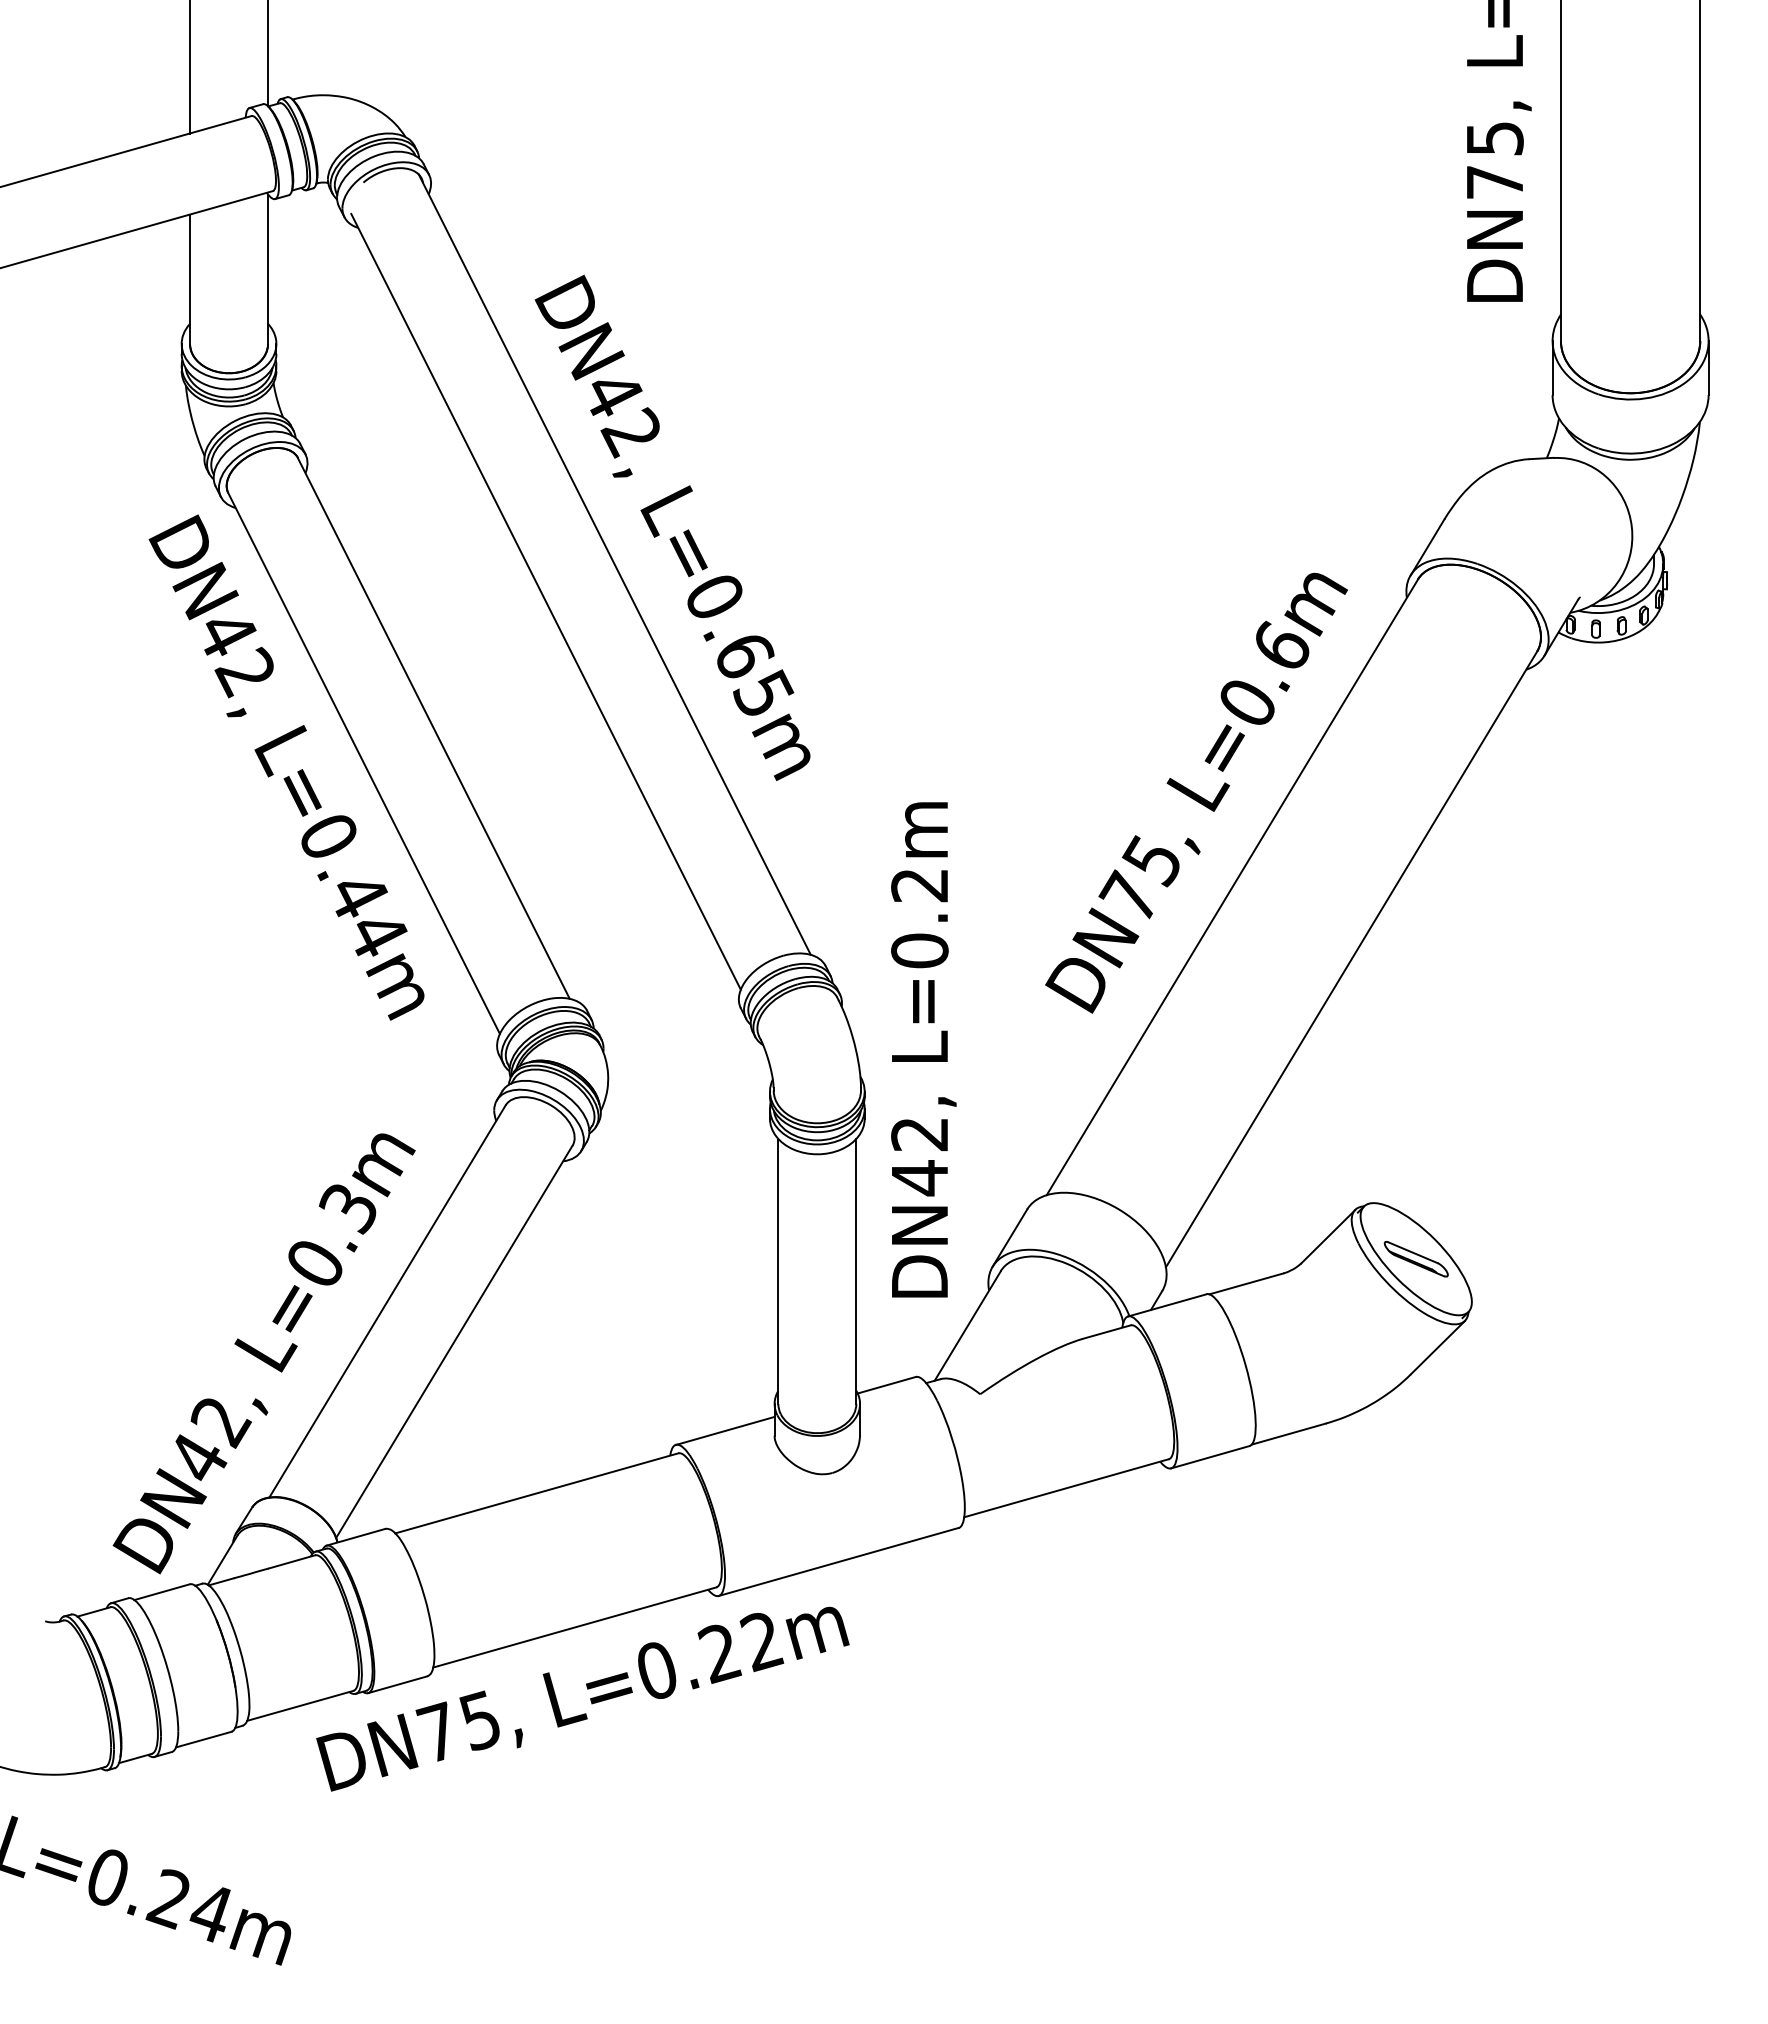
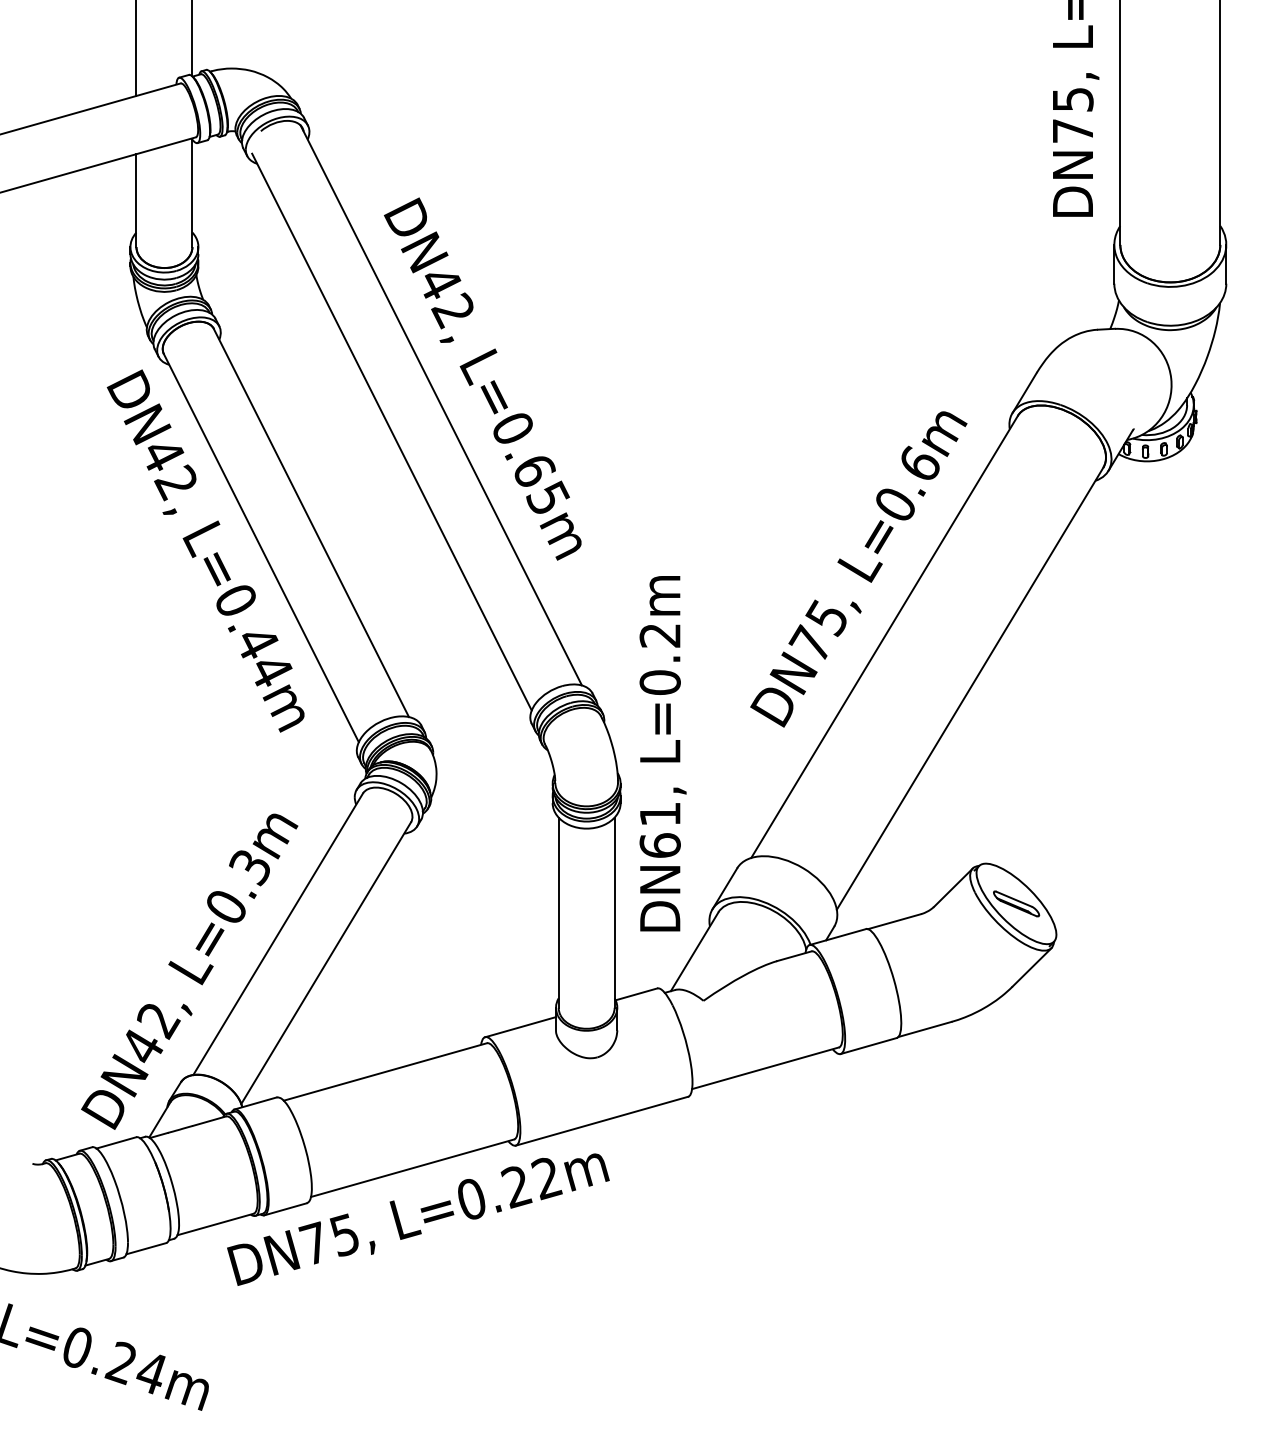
text: (919, 1157) -> (659, 830), DN42, -> DN61,

